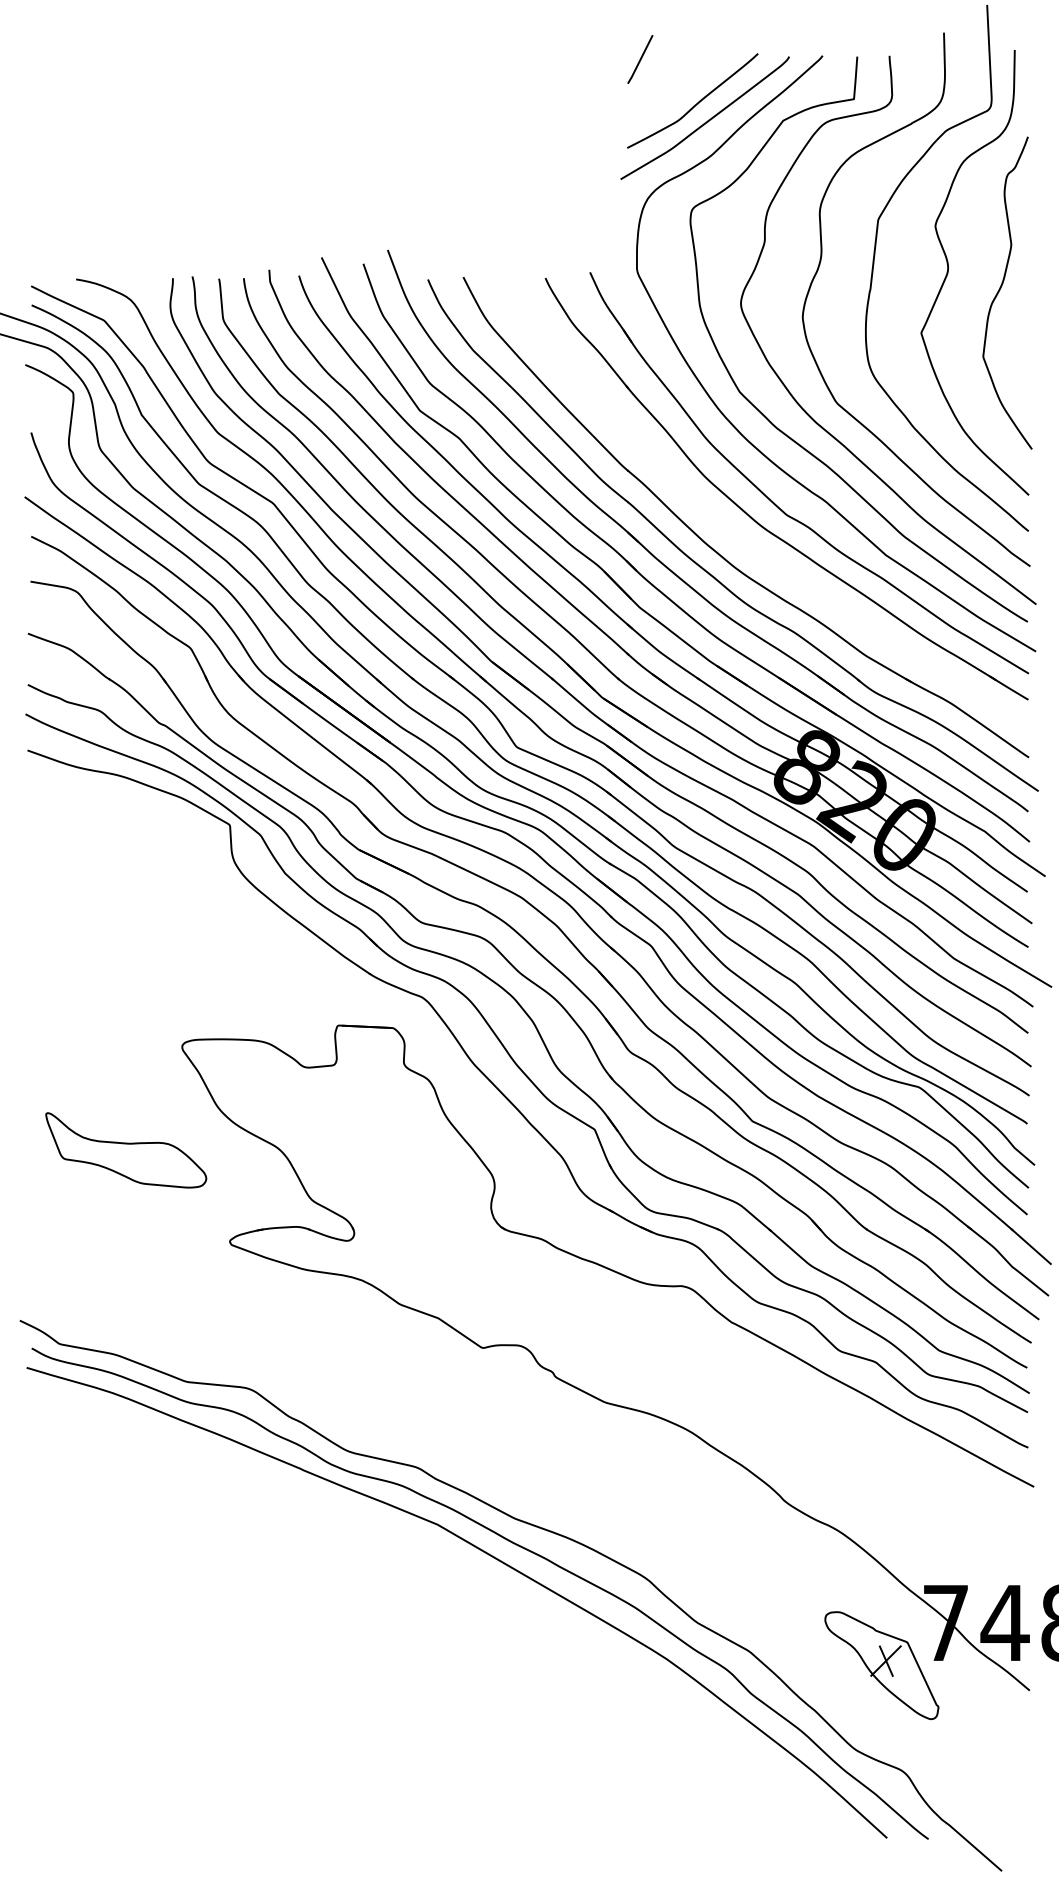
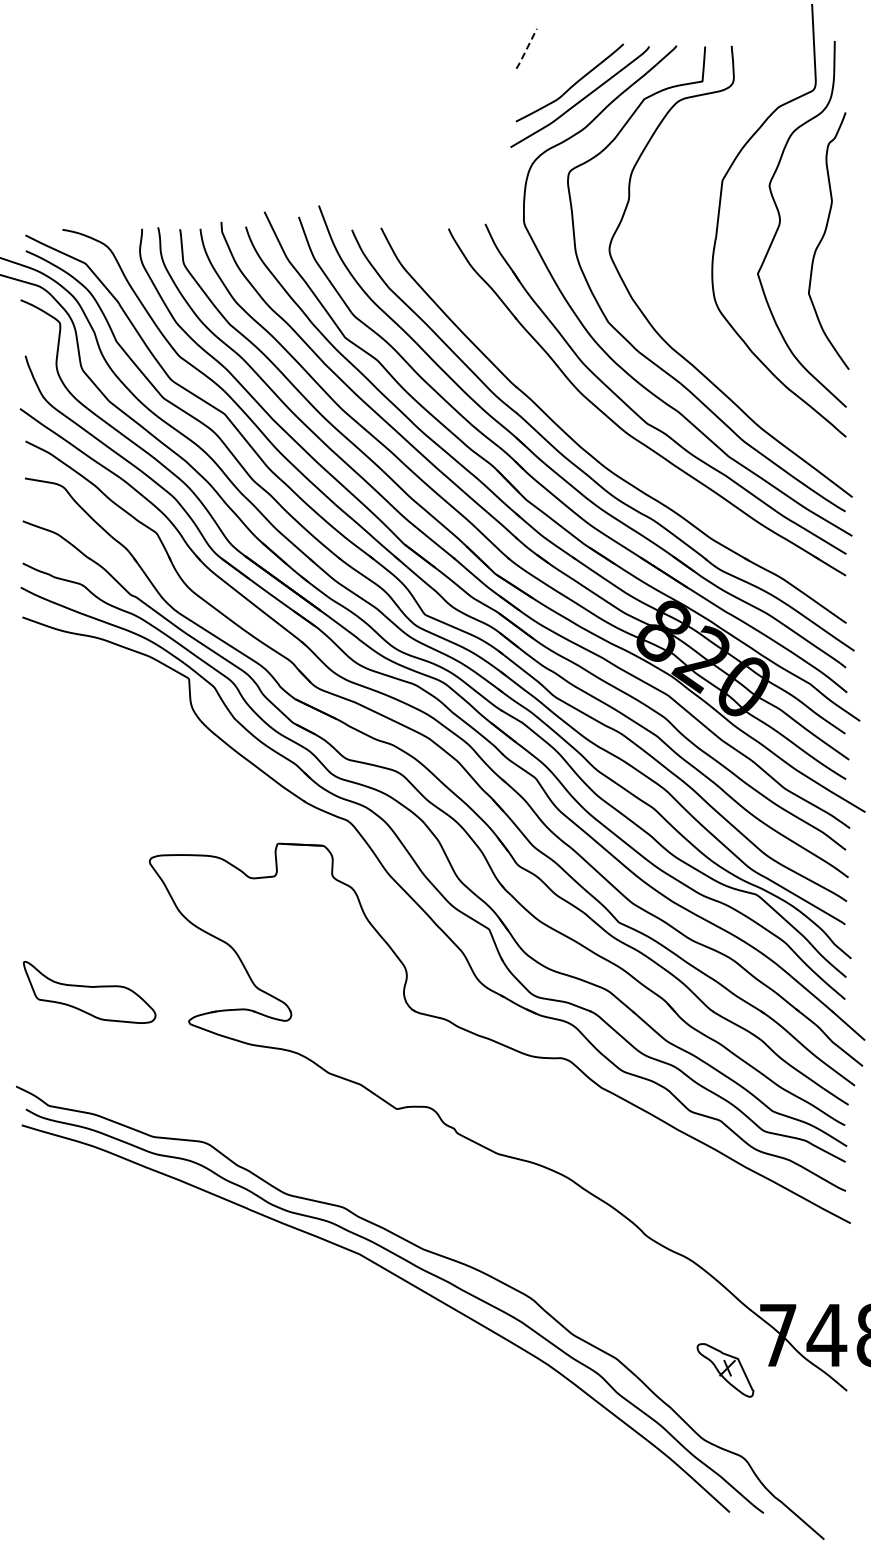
line: (640, 60) -> (526, 49), solid -> dashed
curve: (819, 266) -> (674, 219), removed
part: (126, 1150) -> (89, 992), moved
part: (881, 1665) -> (725, 1370), size x0.6

